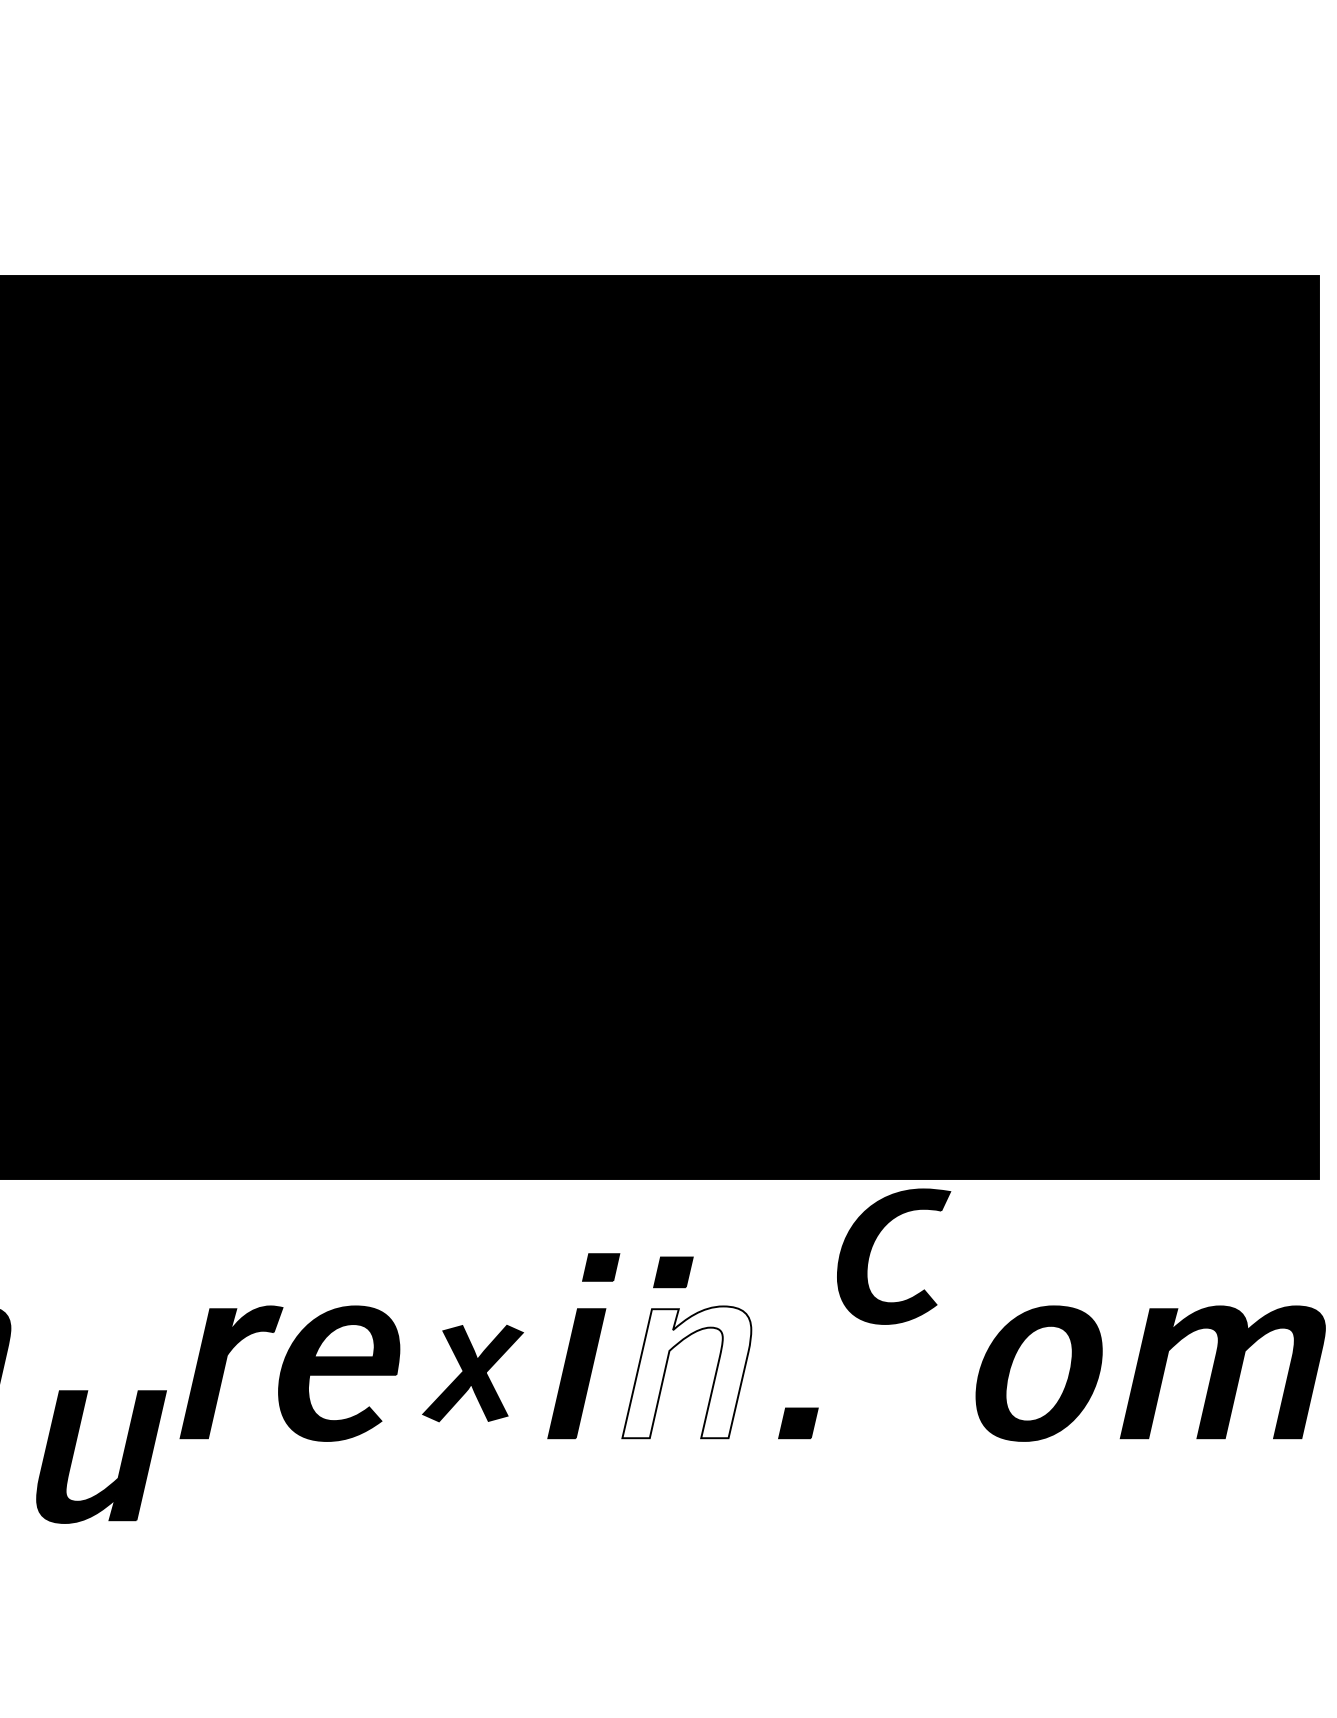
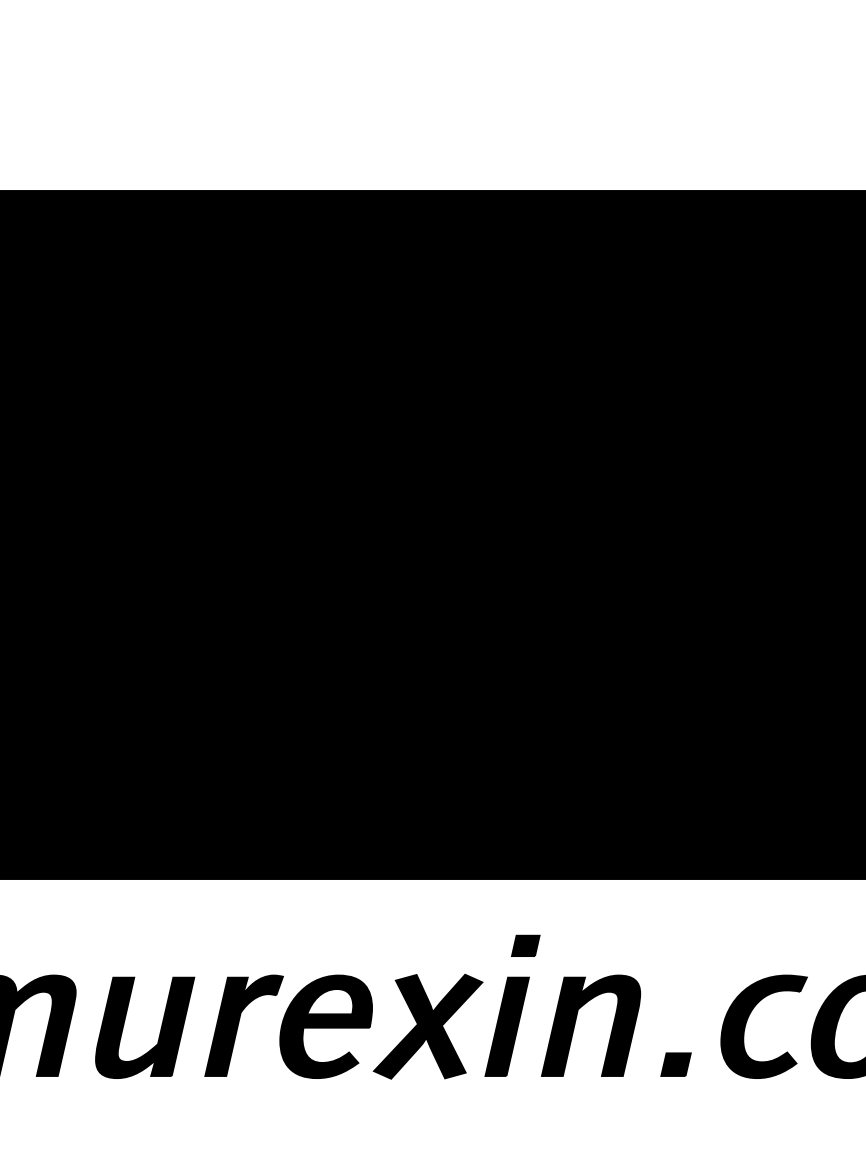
part: (873, 1245) -> (748, 1018), moved
part: (673, 1272) -> (580, 949), removed
fill: (686, 1372) -> (590, 1025), added
part: (472, 1373) -> (427, 1026), size x1.43
part: (121, 1460) -> (160, 1030), moved

